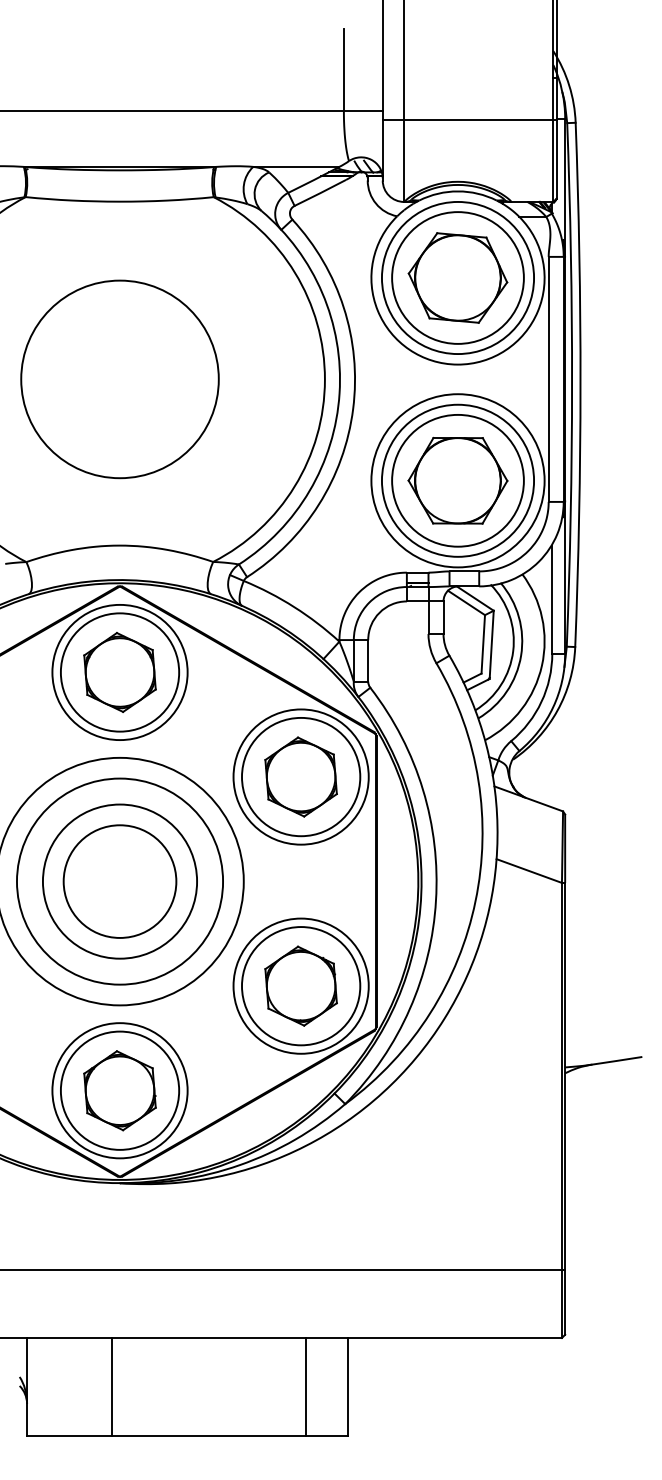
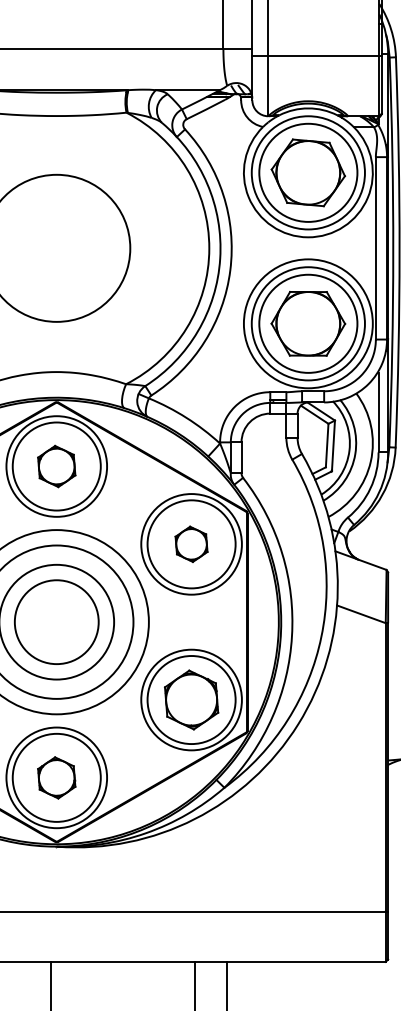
part: (119, 672) -> (56, 466), size x0.7
part: (300, 776) -> (191, 543), size x0.6
part: (119, 1090) -> (56, 777), size x0.7

